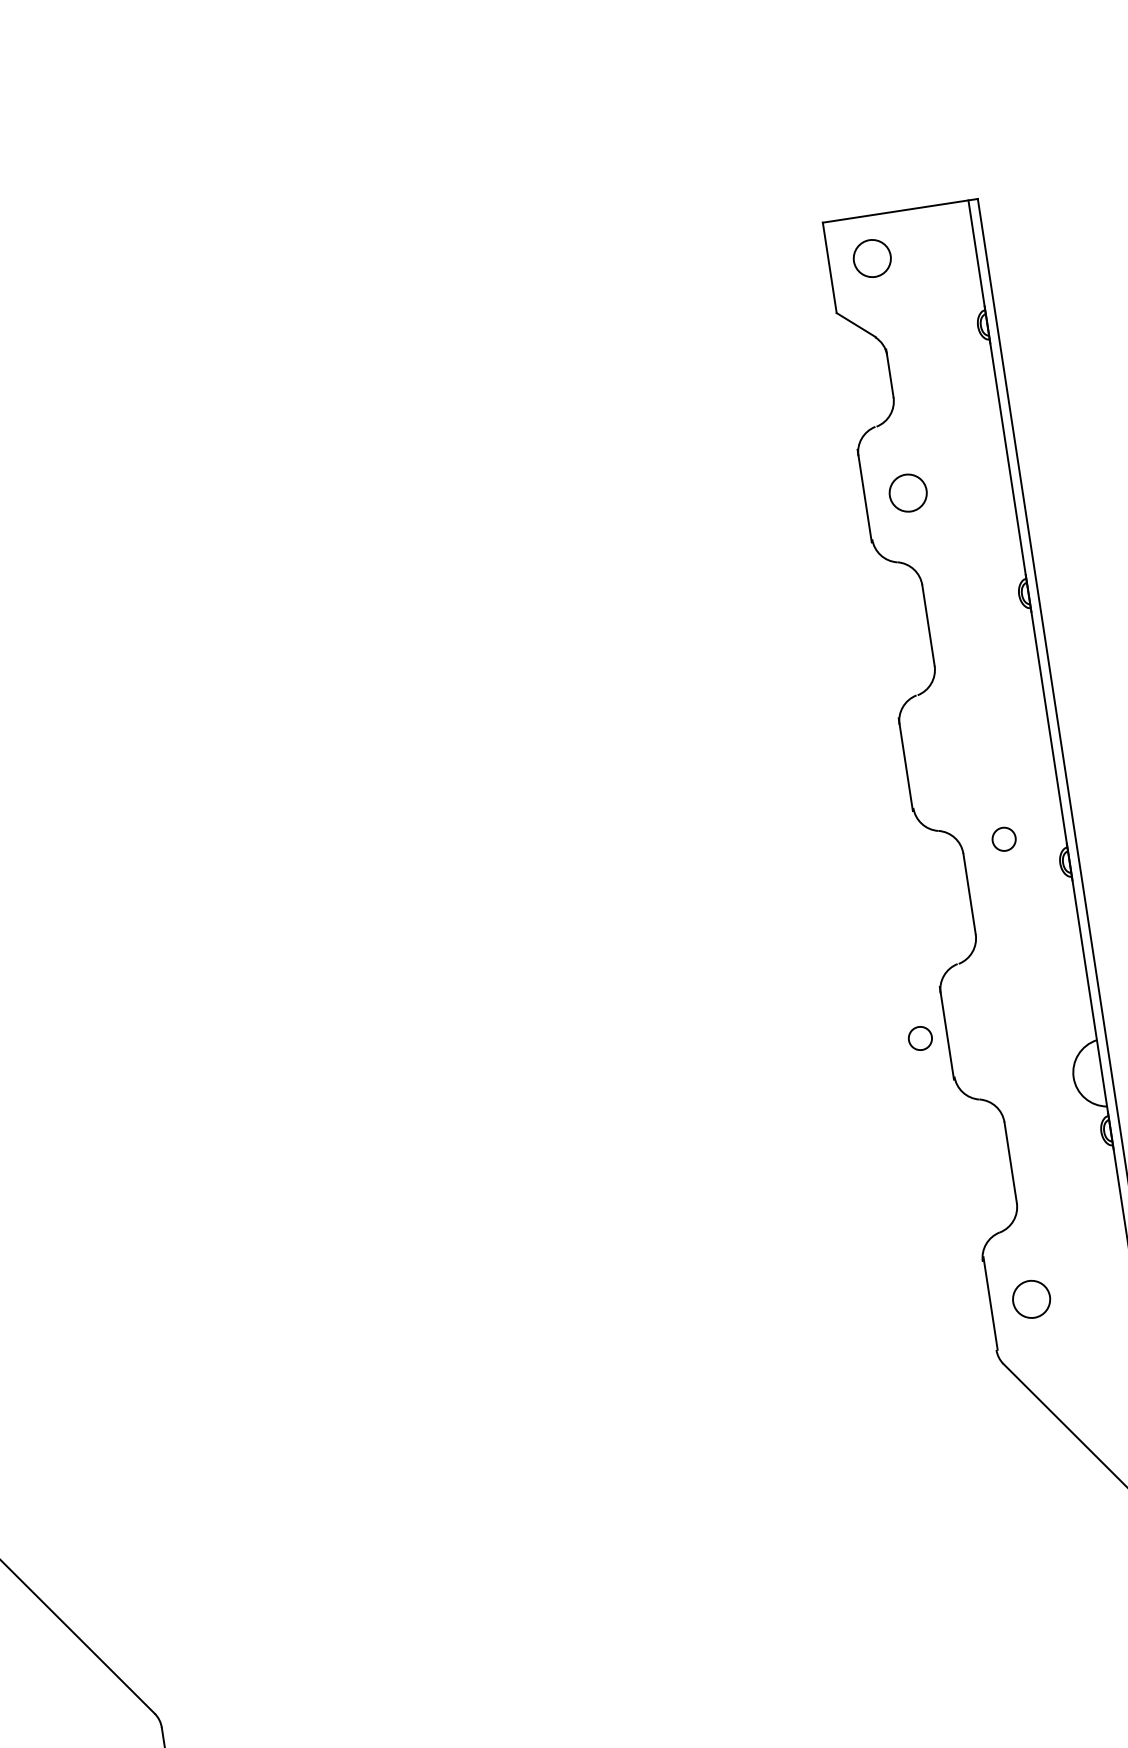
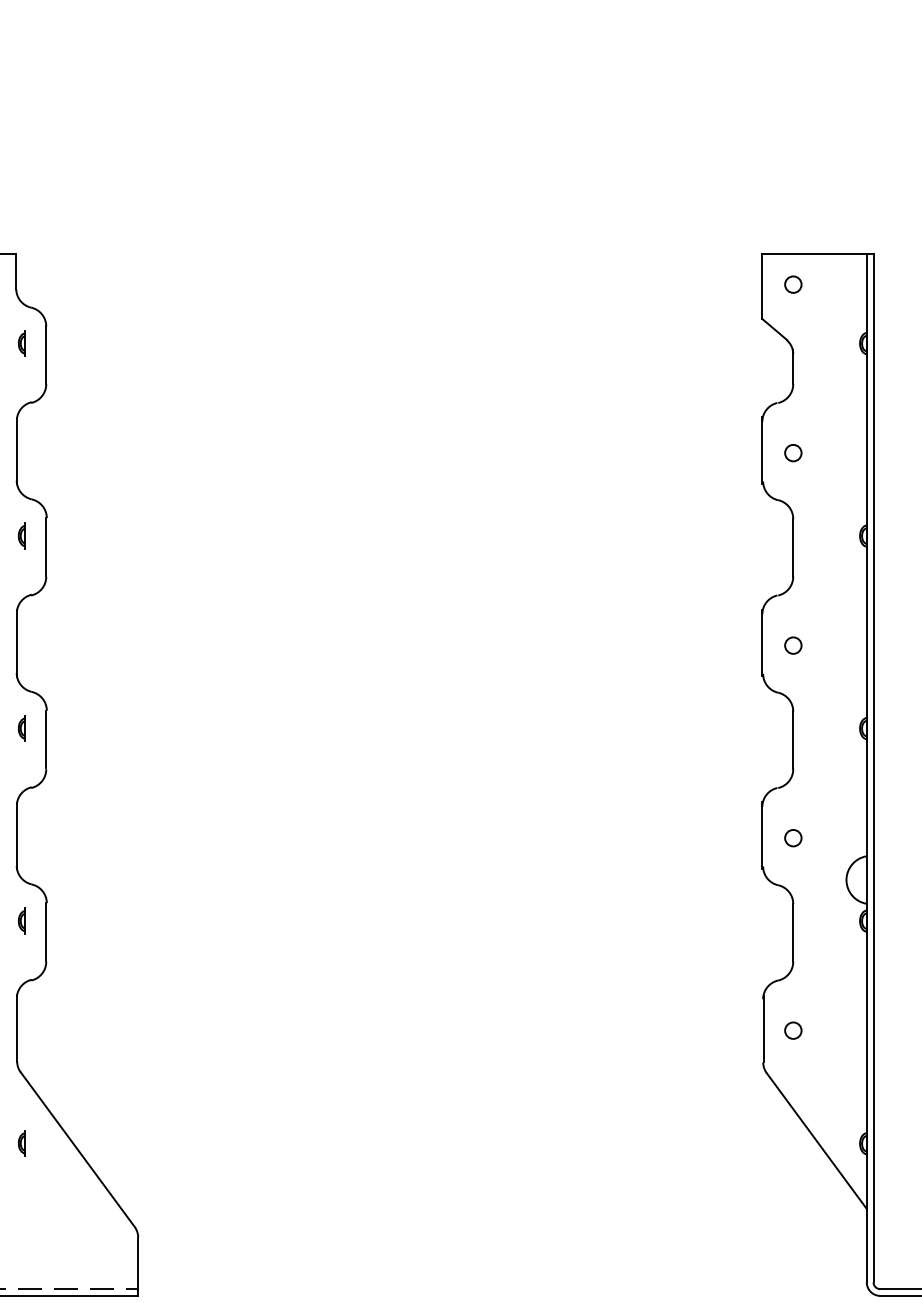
circle: (872, 258) -> (793, 284), size x0.62
circle: (908, 493) -> (793, 453), size x0.62
circle: (1004, 839) -> (793, 645), moved
circle: (920, 1038) -> (793, 838), moved
circle: (1031, 1298) -> (793, 1030), size x0.62

